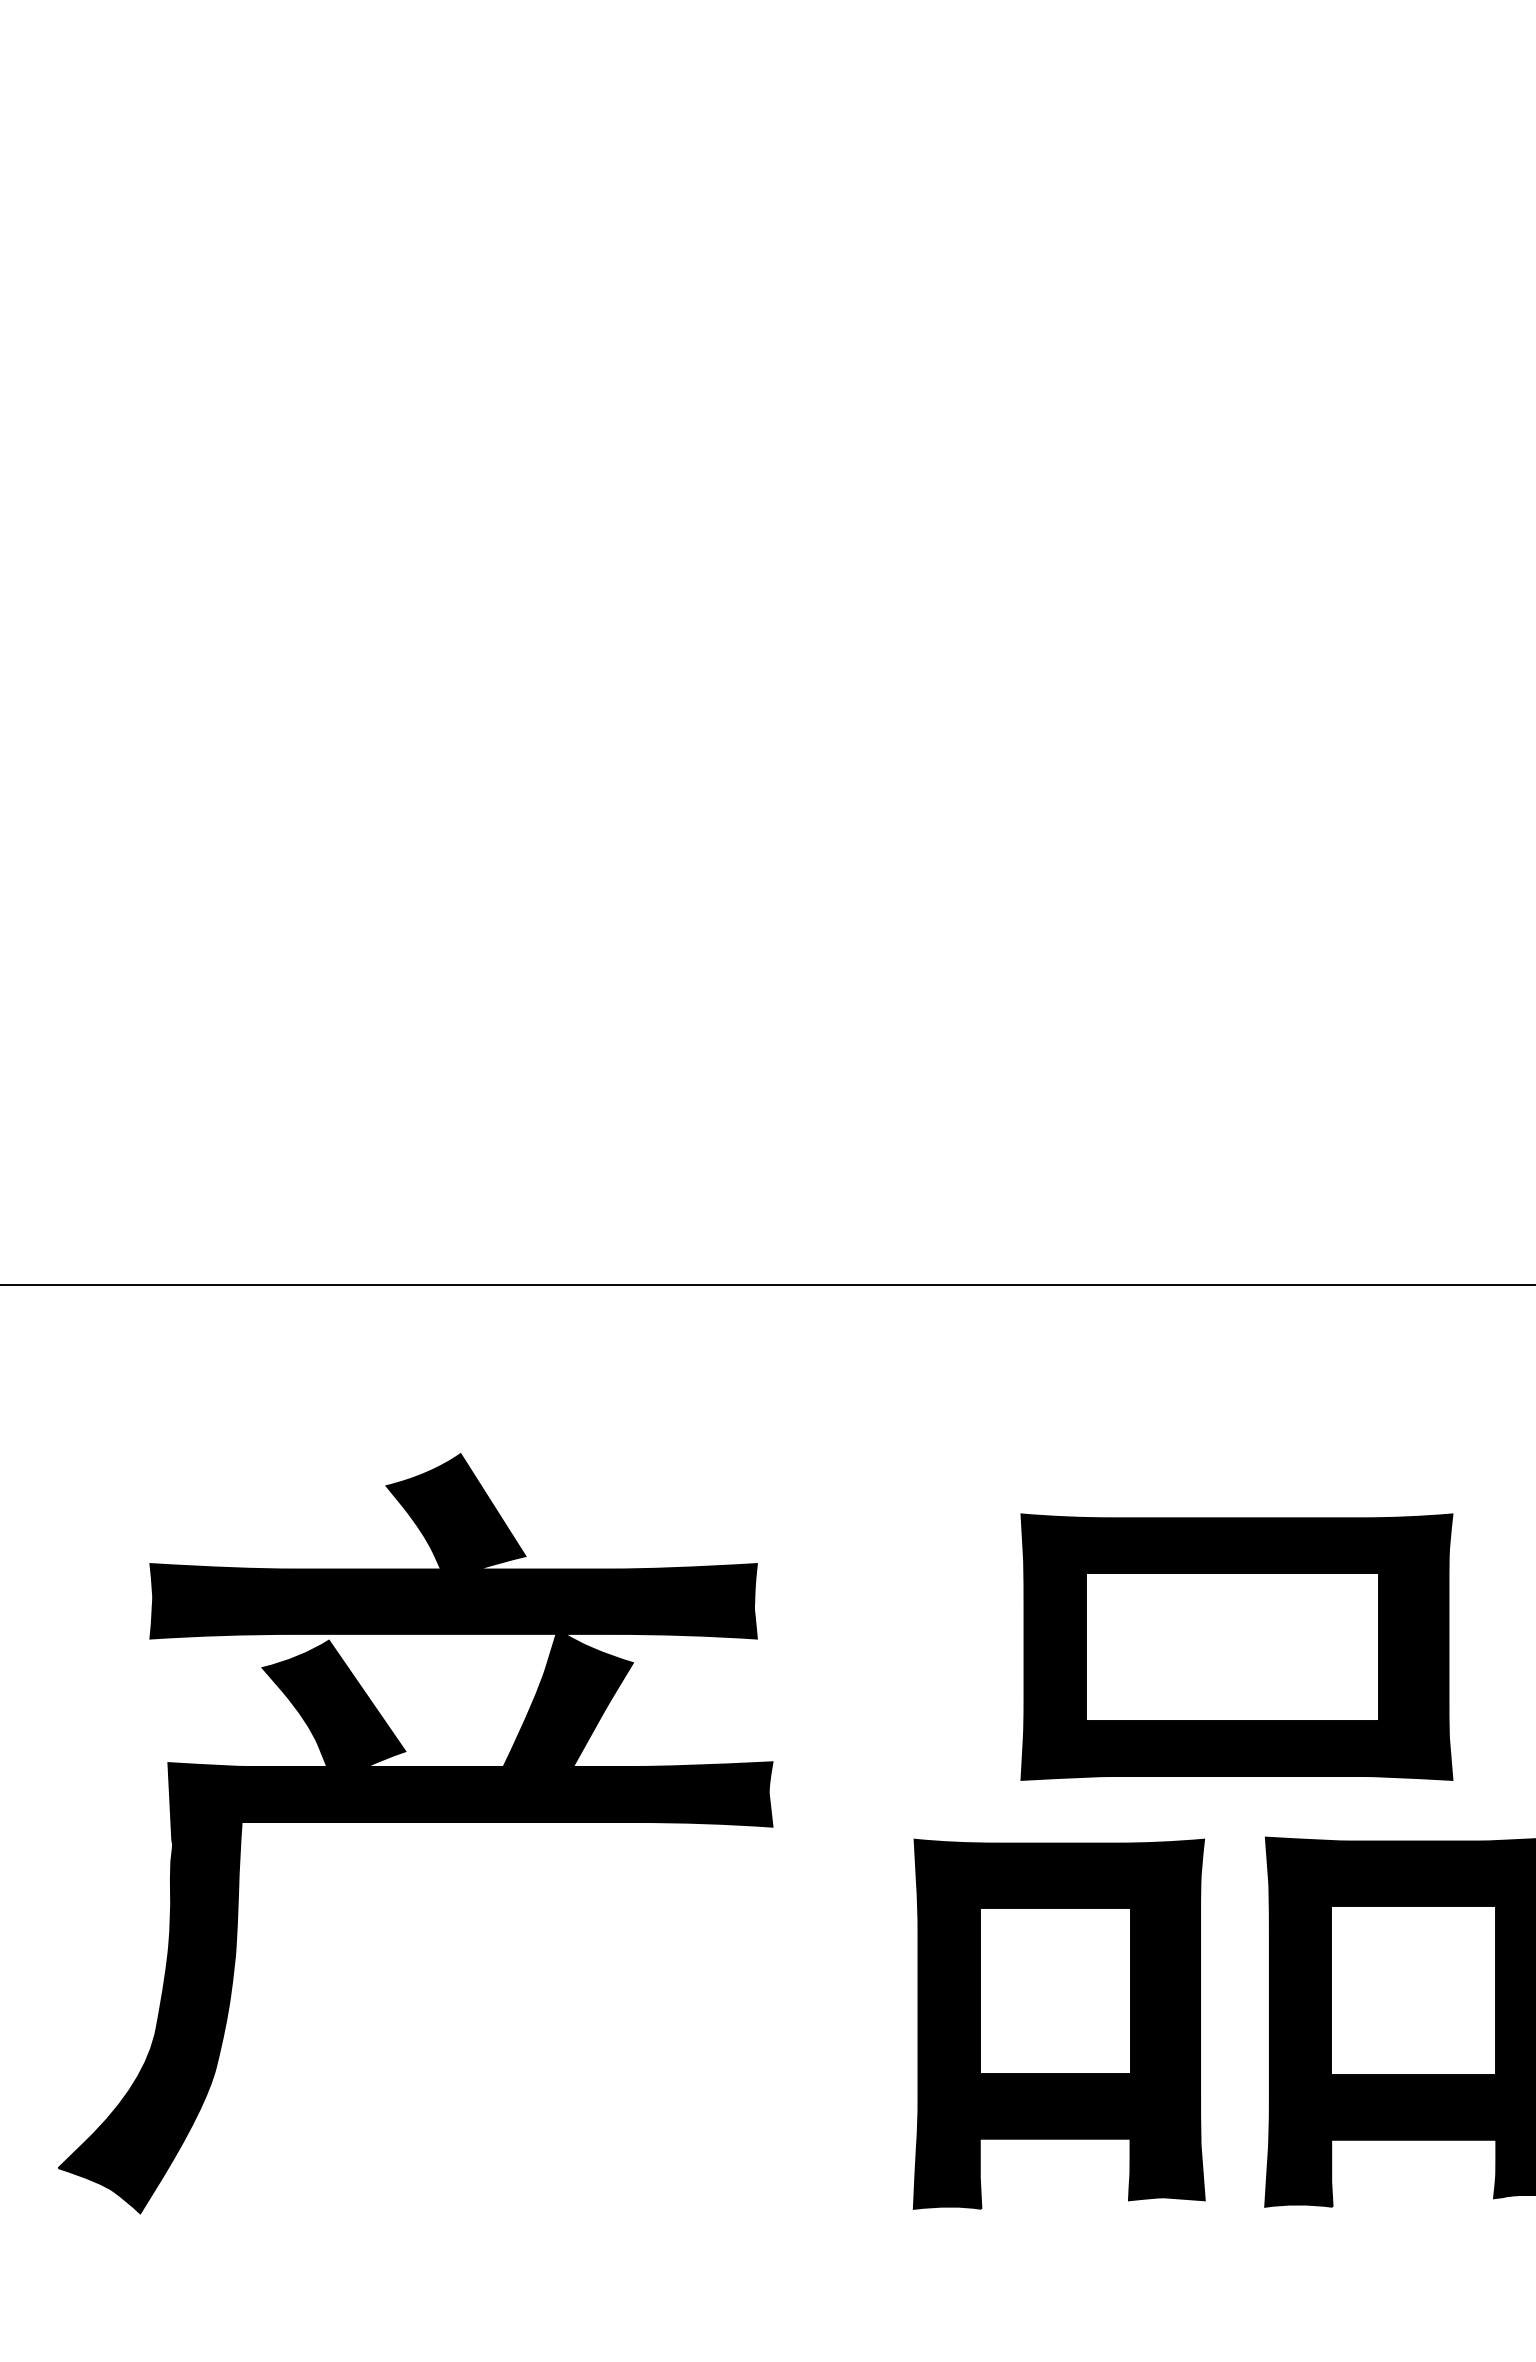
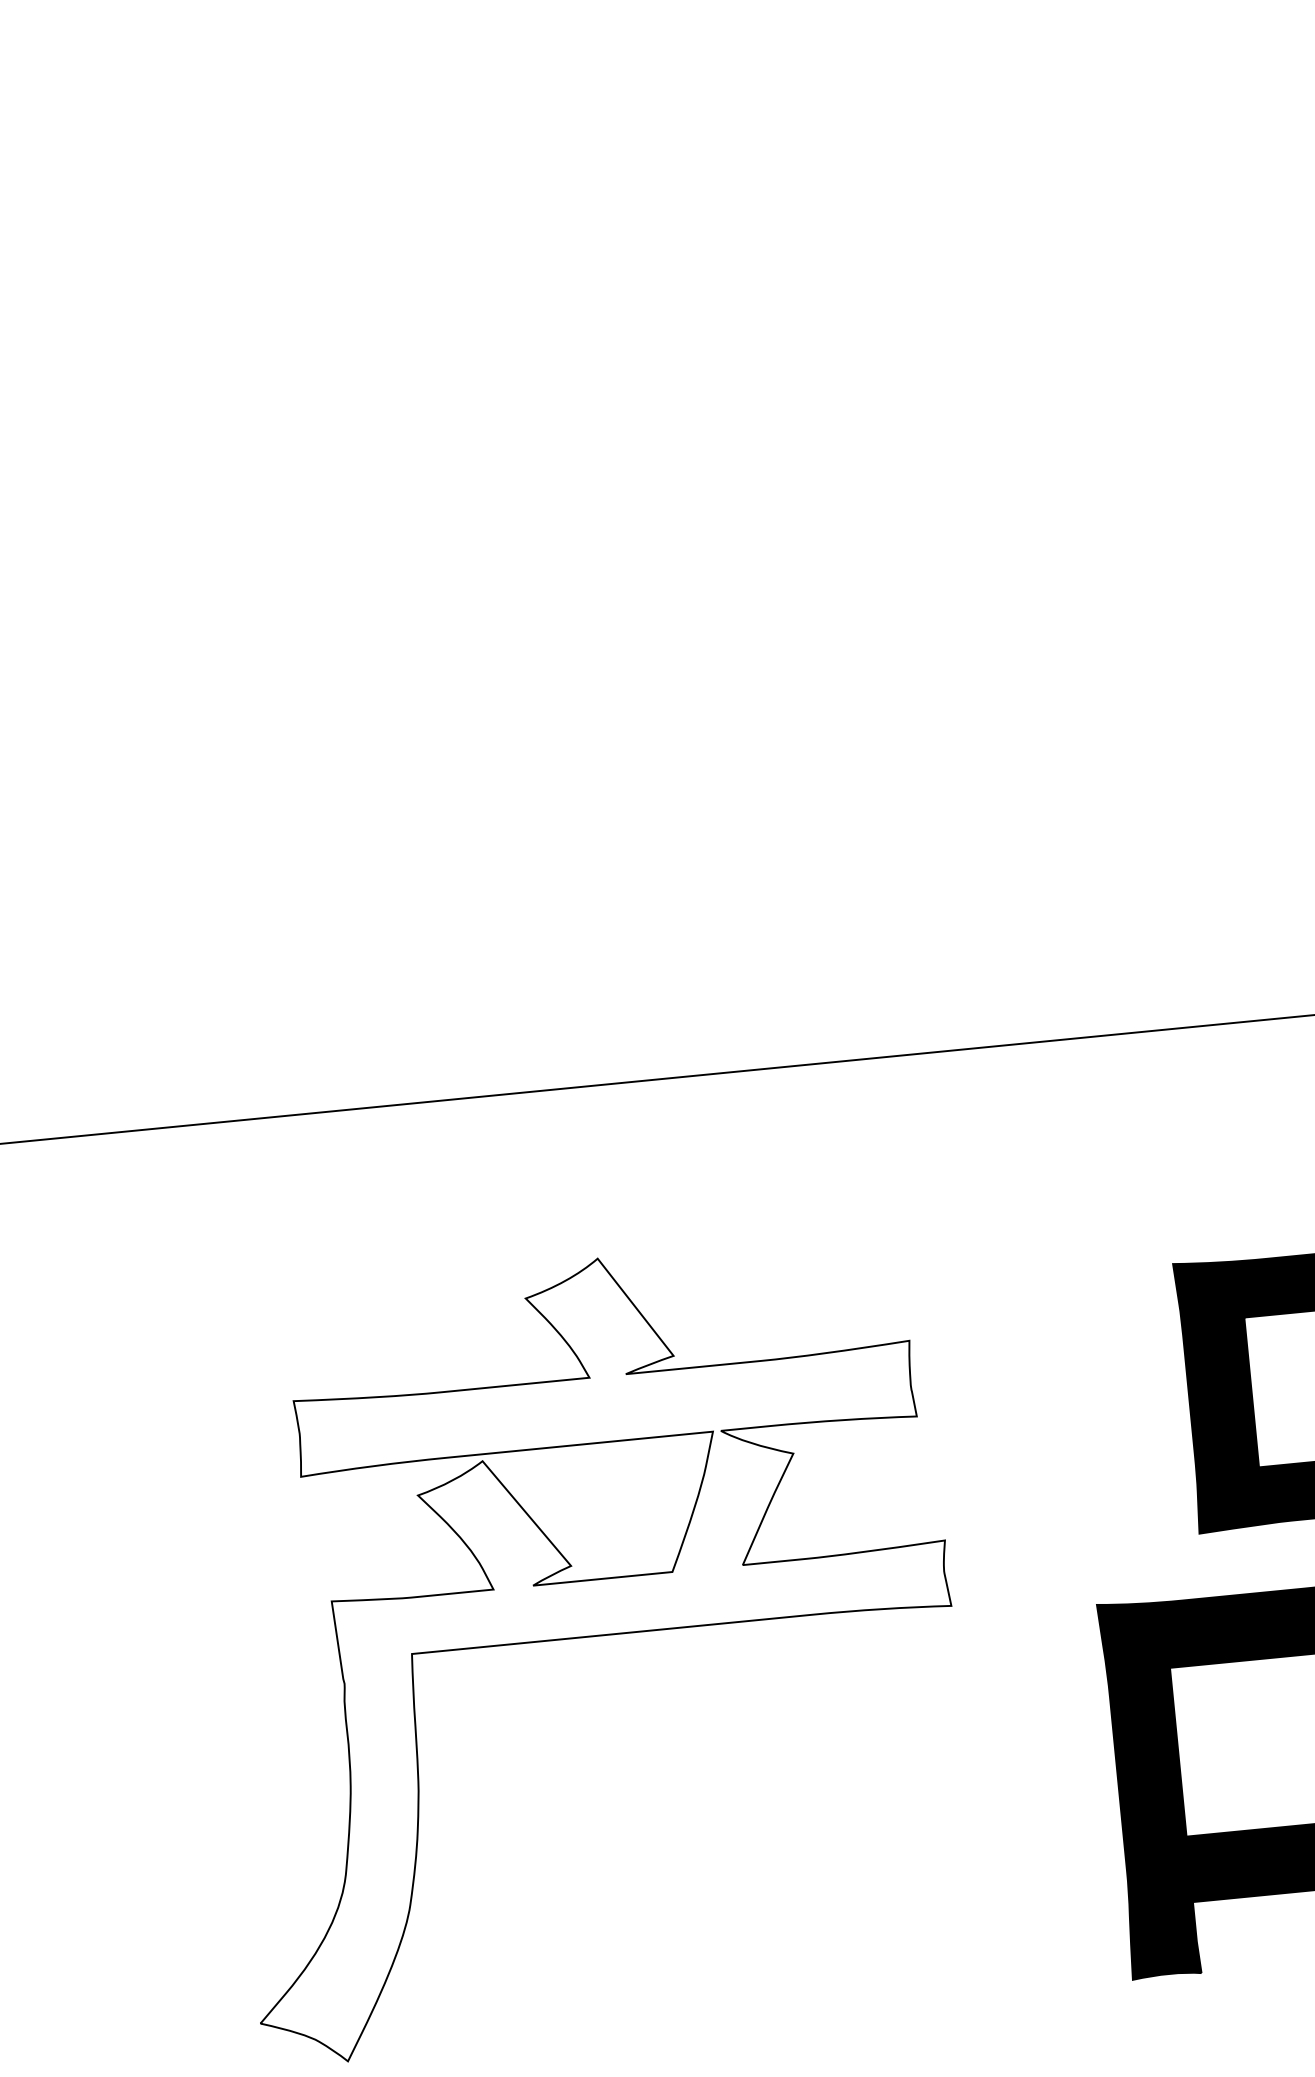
fill: (415, 1833) -> (589, 1648), removed

